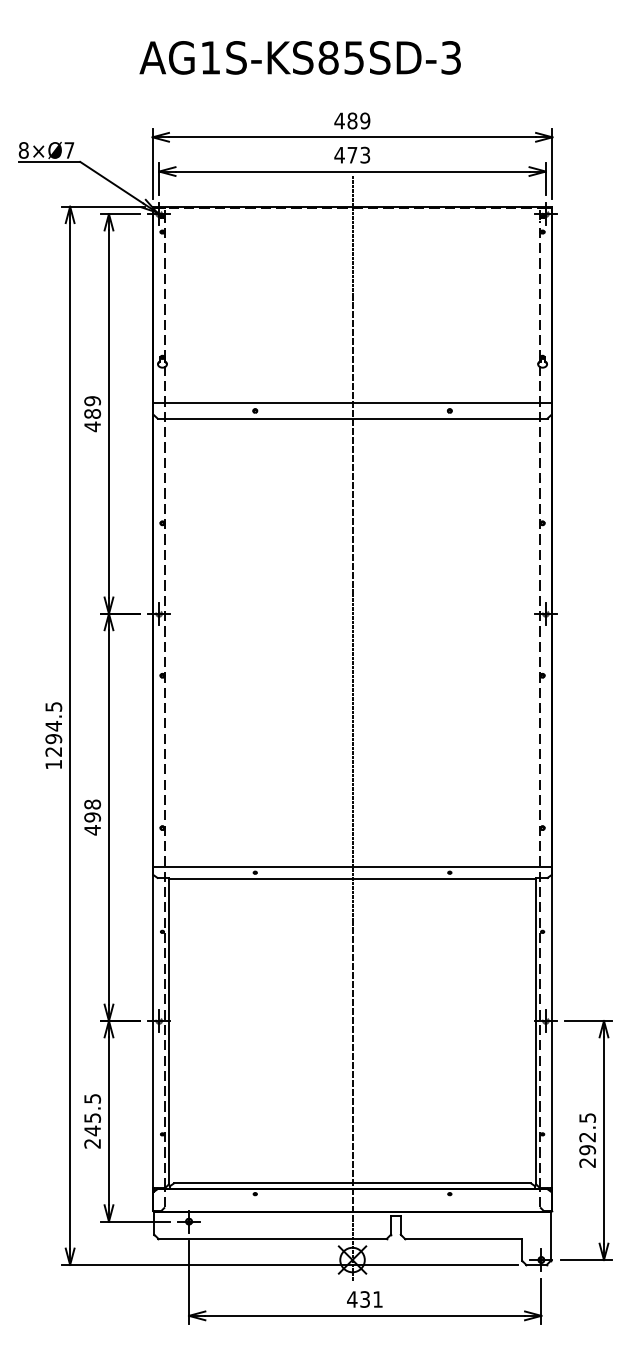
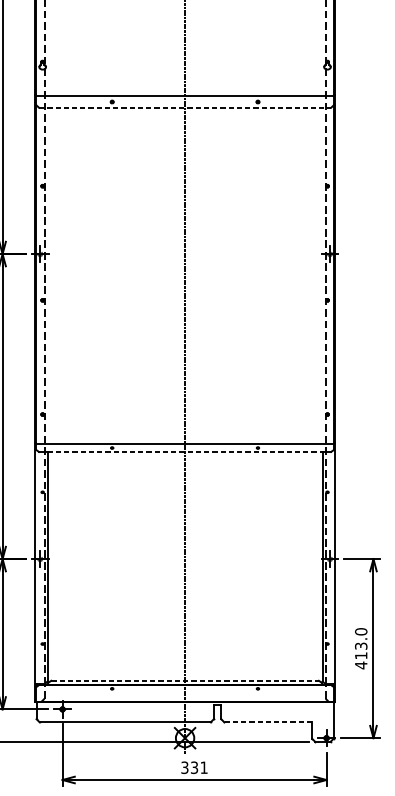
line: (352, 418) -> (185, 107), solid -> dashed
line: (352, 878) -> (185, 452), solid -> dashed
text: (587, 1140) -> (361, 648), 292.5 -> 413.0
line: (352, 1183) -> (185, 680), solid -> dashed
line: (463, 1238) -> (268, 722), solid -> dashed
text: (352, 1299) -> (185, 767), 431 -> 331

